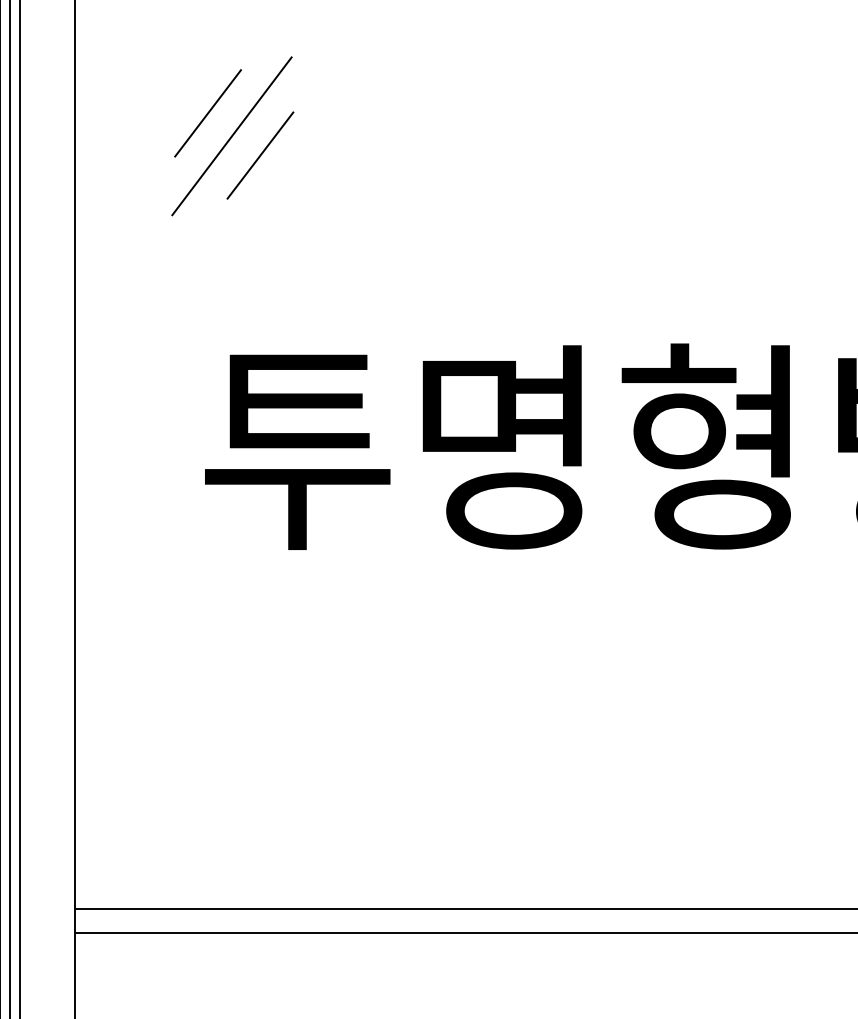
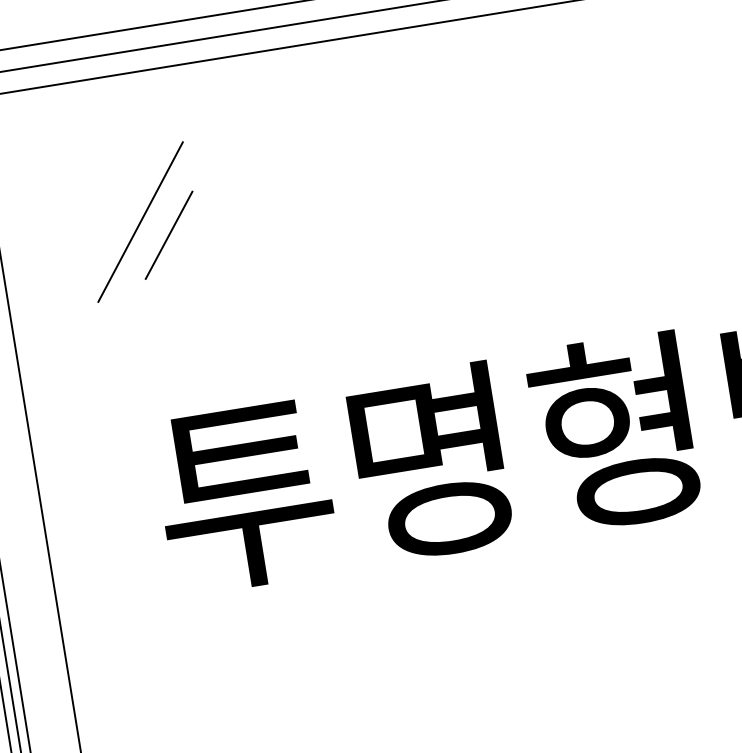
line: (207, 113) -> (115, 205), removed

